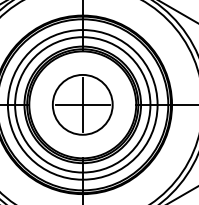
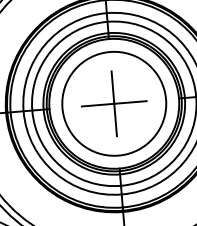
circle: (82, 104) -> (113, 103), size x1.43

